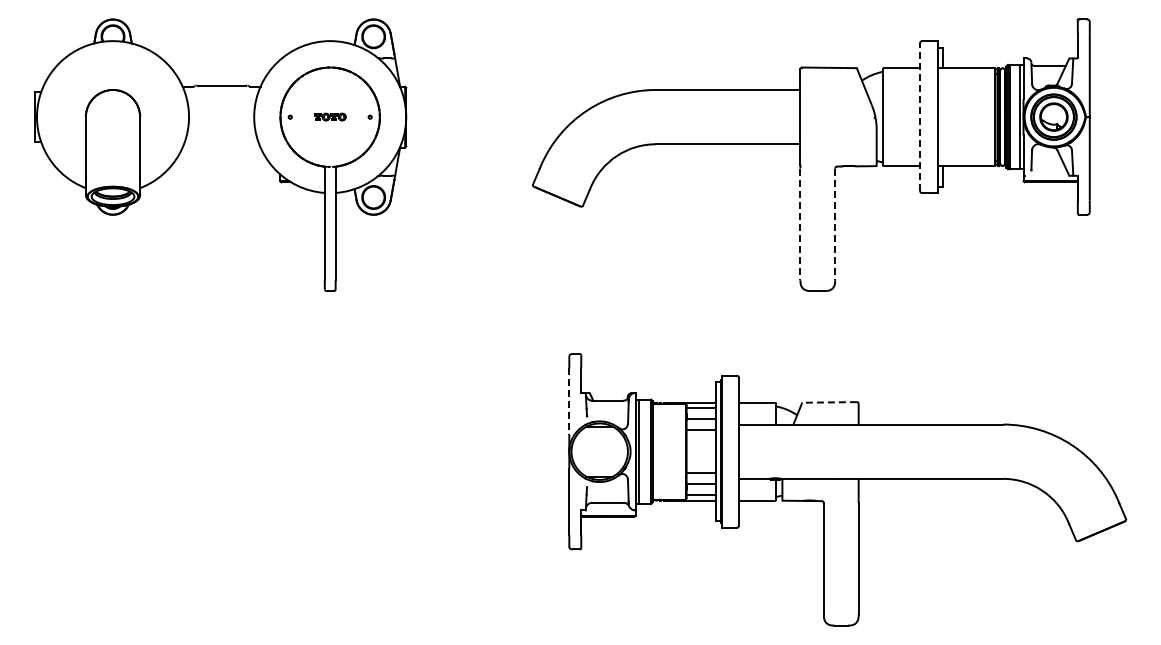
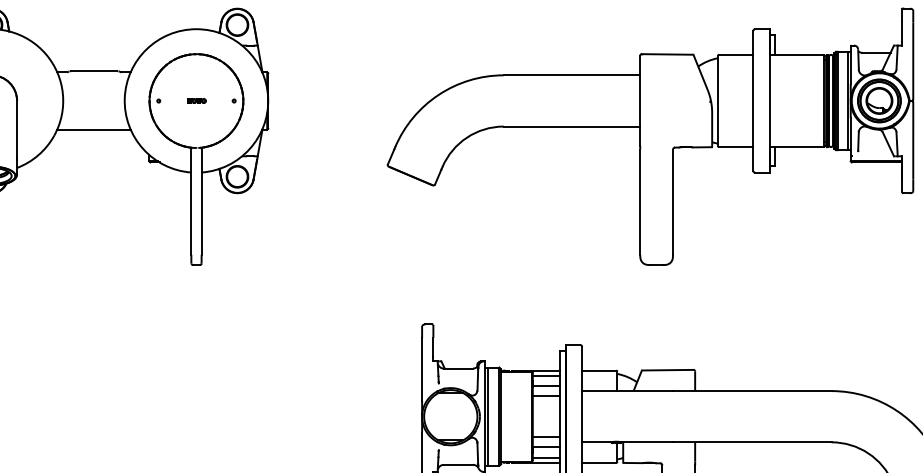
part: (330, 117) -> (196, 101), size x0.62
line: (920, 117) -> (753, 101), dashed -> solid
line: (221, 147) -> (93, 129), added
line: (800, 224) -> (640, 202), dashed -> solid
line: (835, 224) -> (673, 202), dashed -> solid
line: (569, 402) -> (422, 370), dashed -> solid
line: (829, 402) -> (667, 370), dashed -> solid

